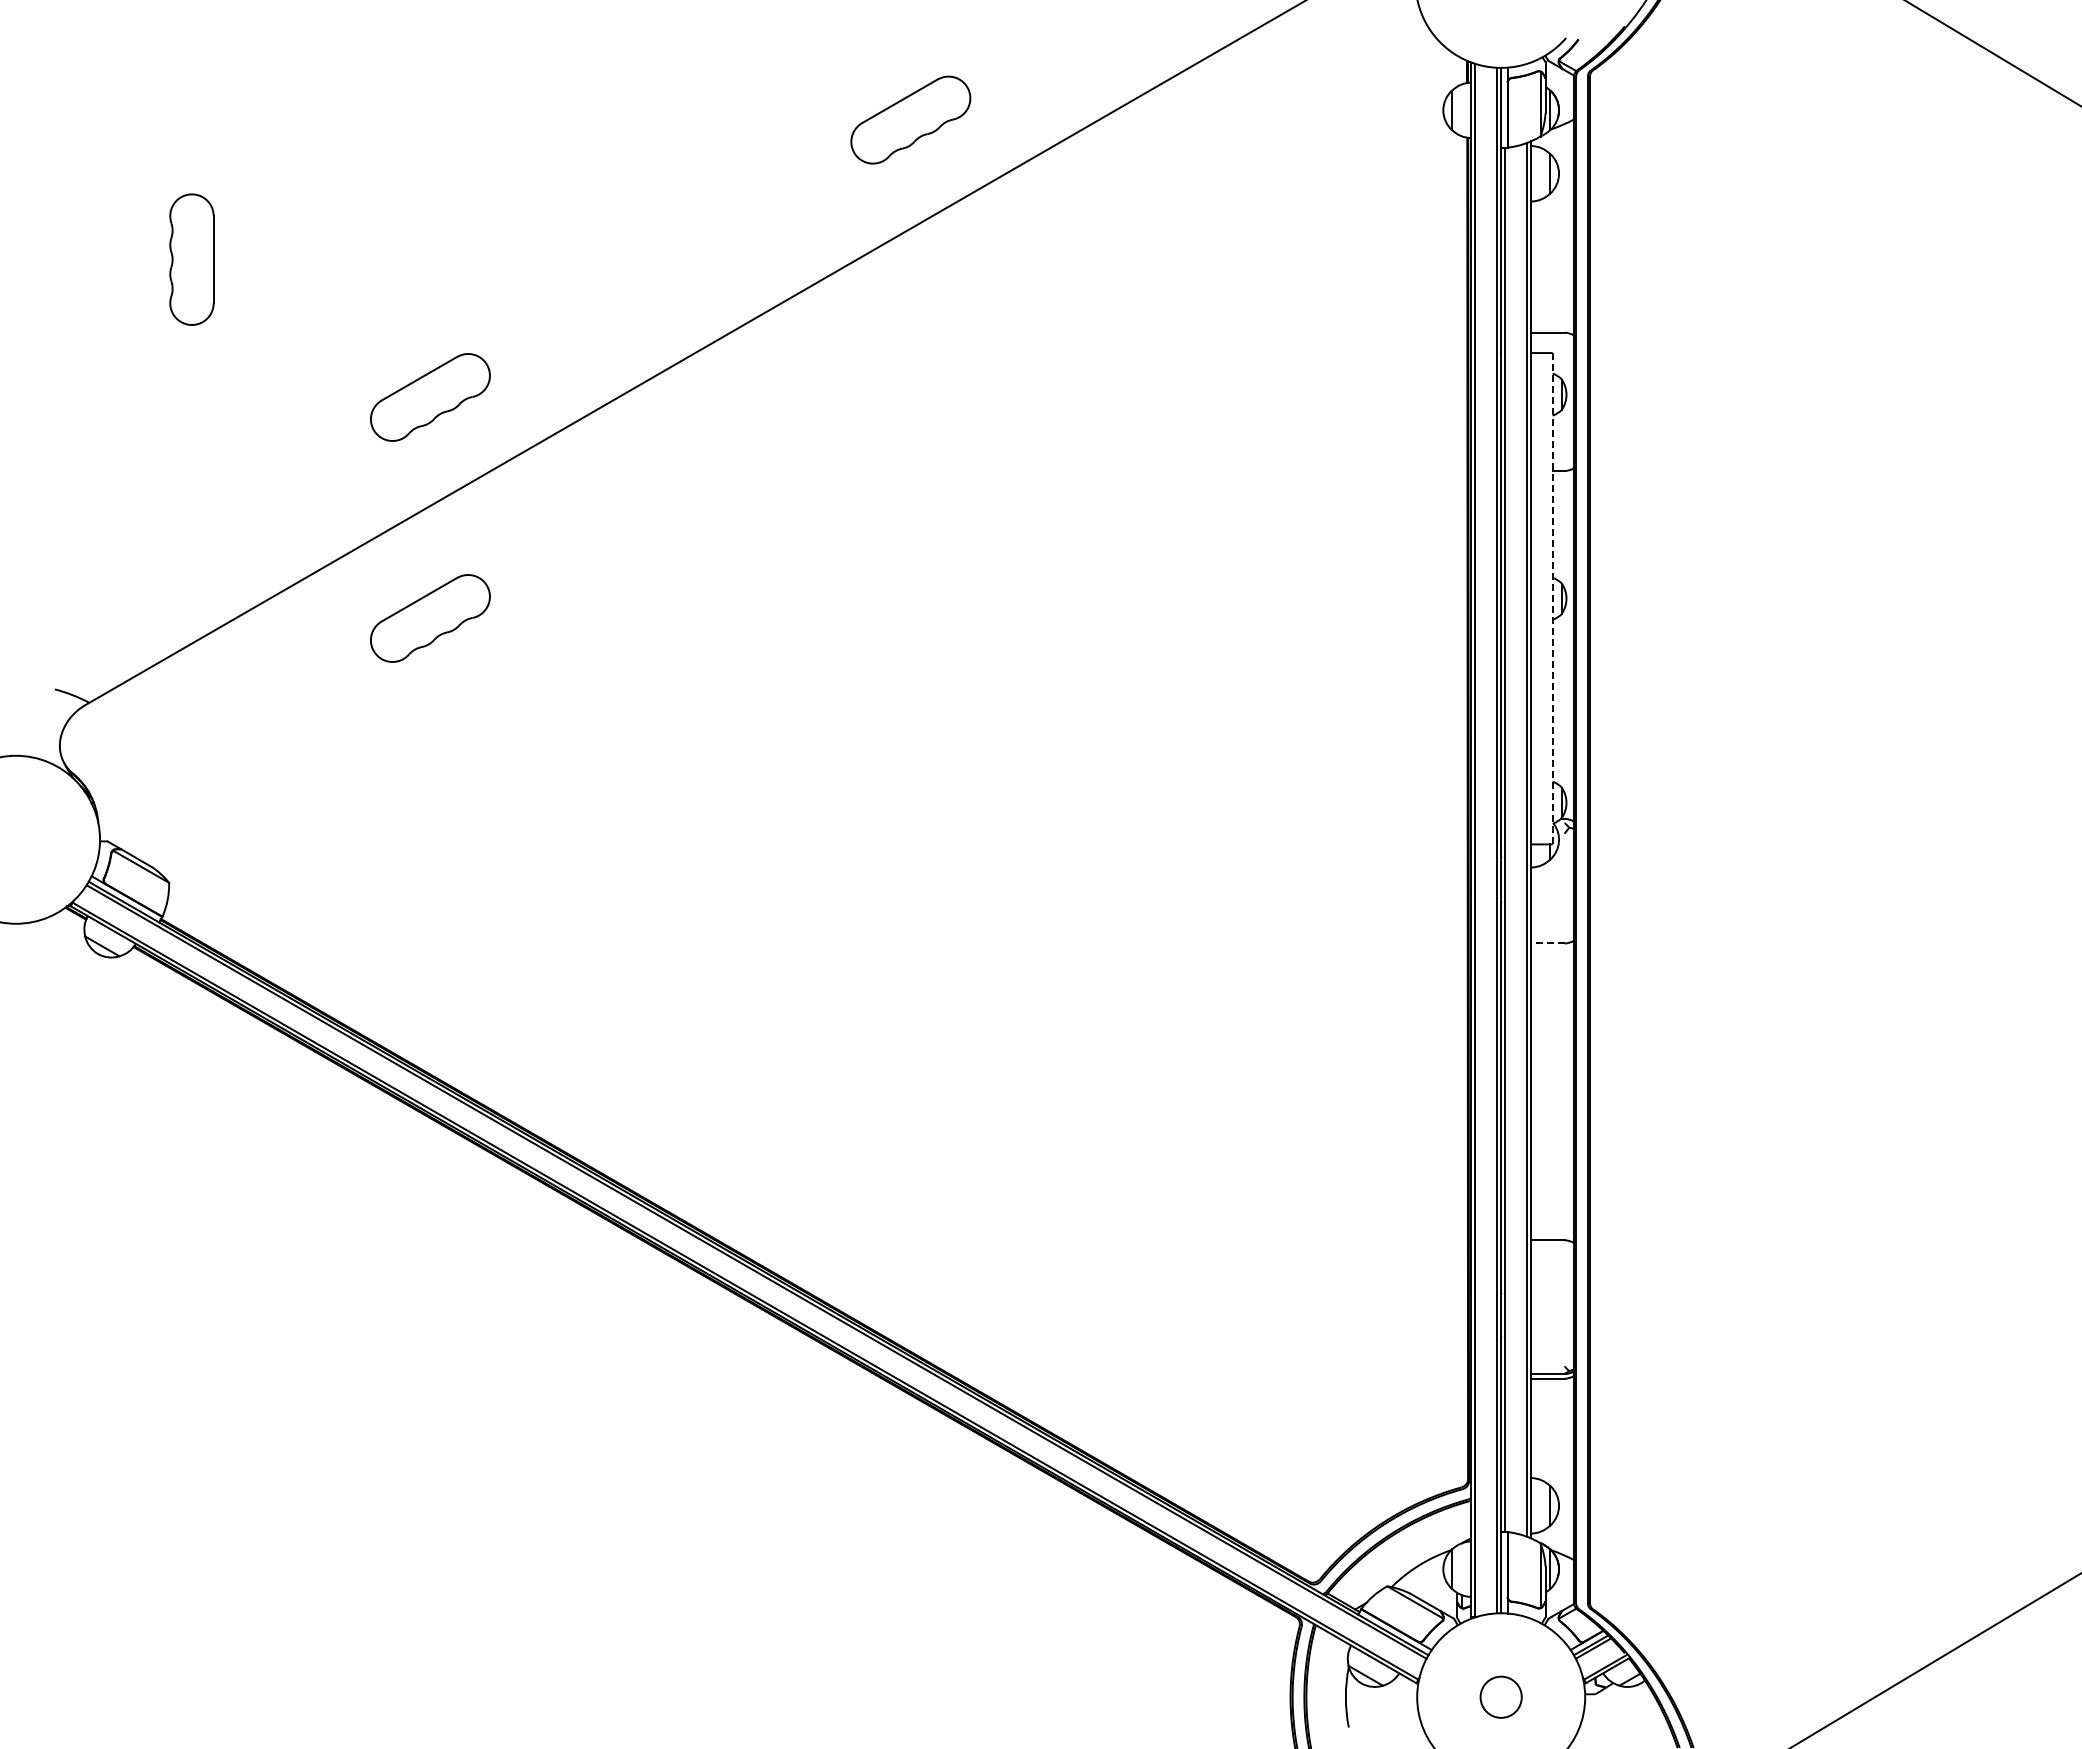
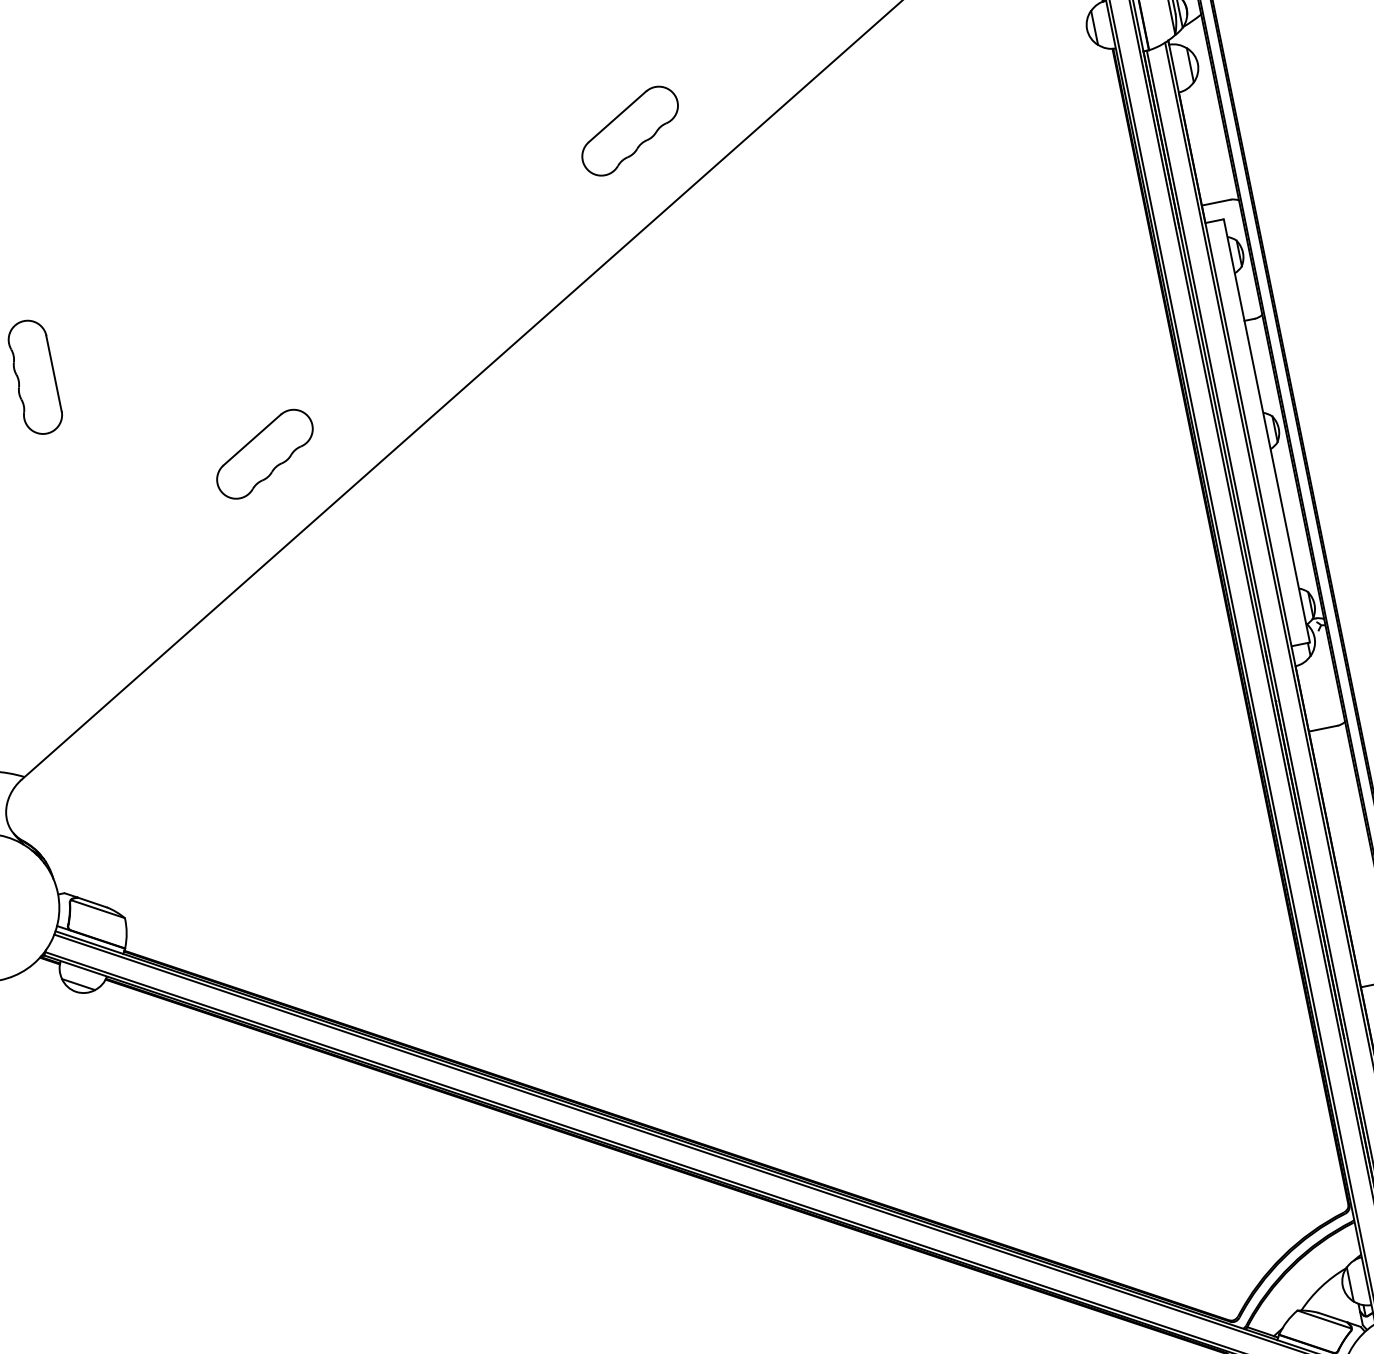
line: (1552, 598) -> (1266, 430), dashed -> solid
part: (430, 618) -> (303, 644), removed
line: (1547, 943) -> (1322, 728), dashed -> solid

